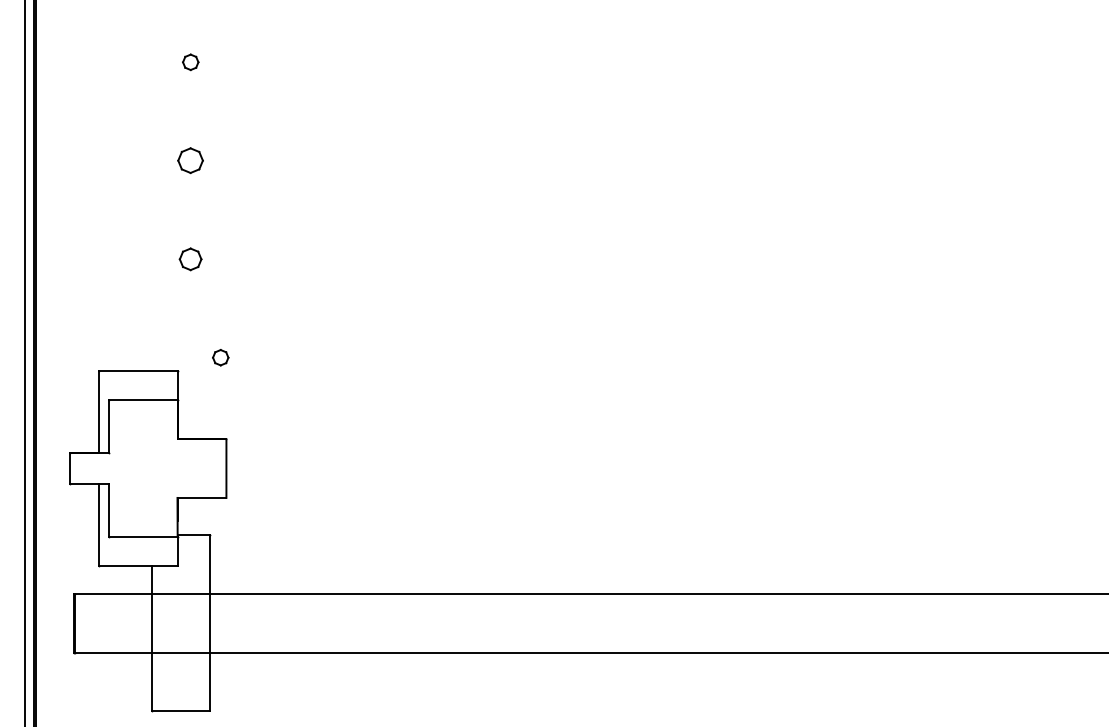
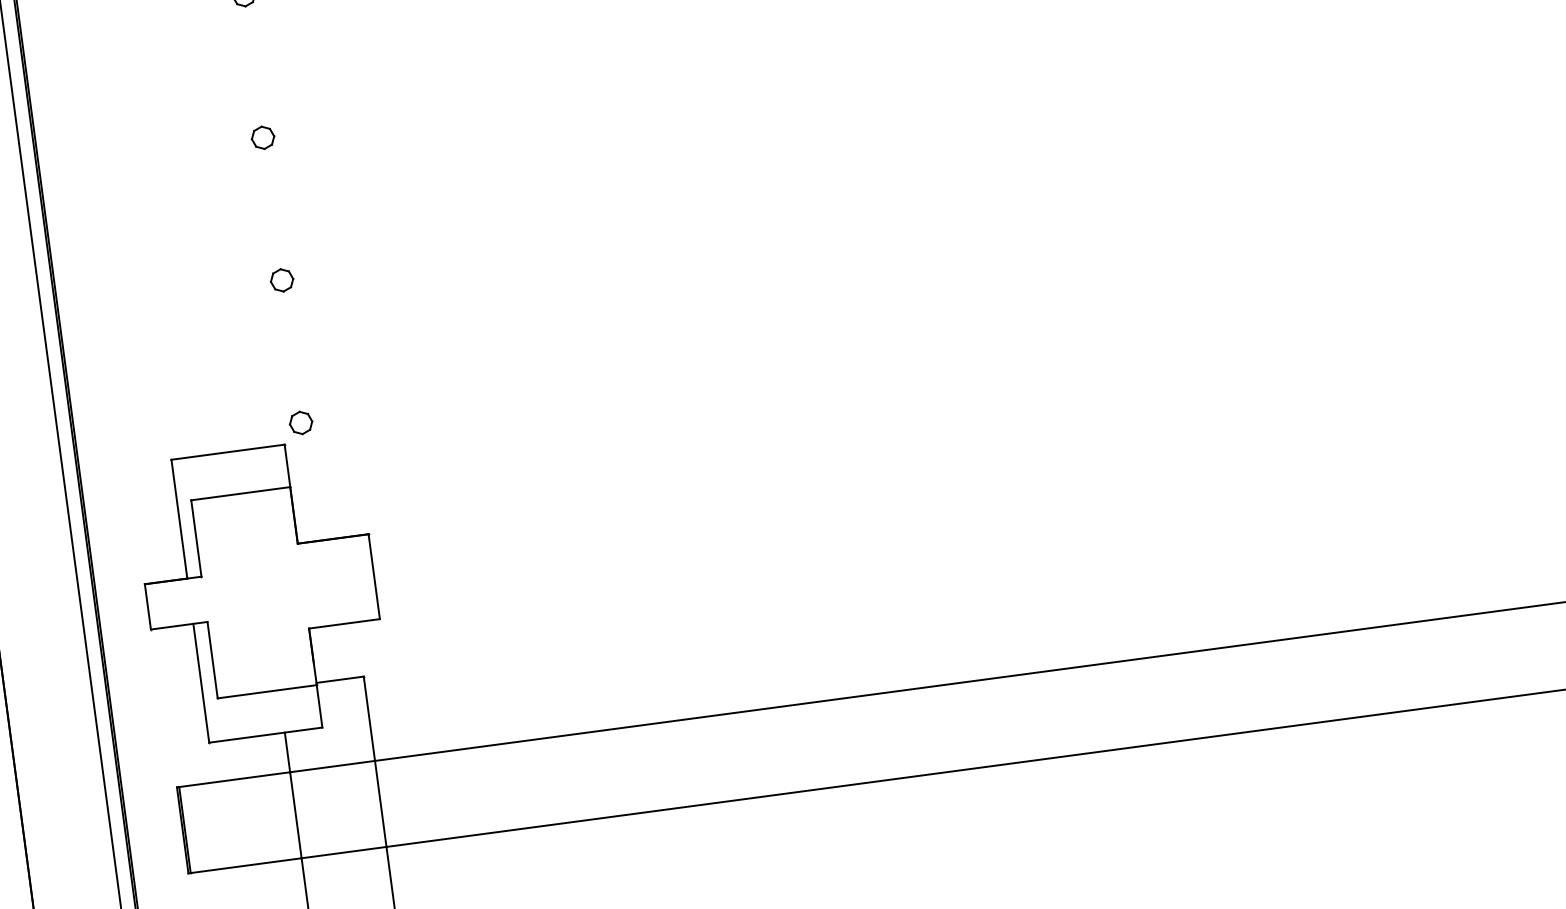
part: (190, 160) -> (262, 137), size x0.62
part: (190, 258) -> (281, 279), size x0.71
part: (220, 357) -> (300, 422), moved

